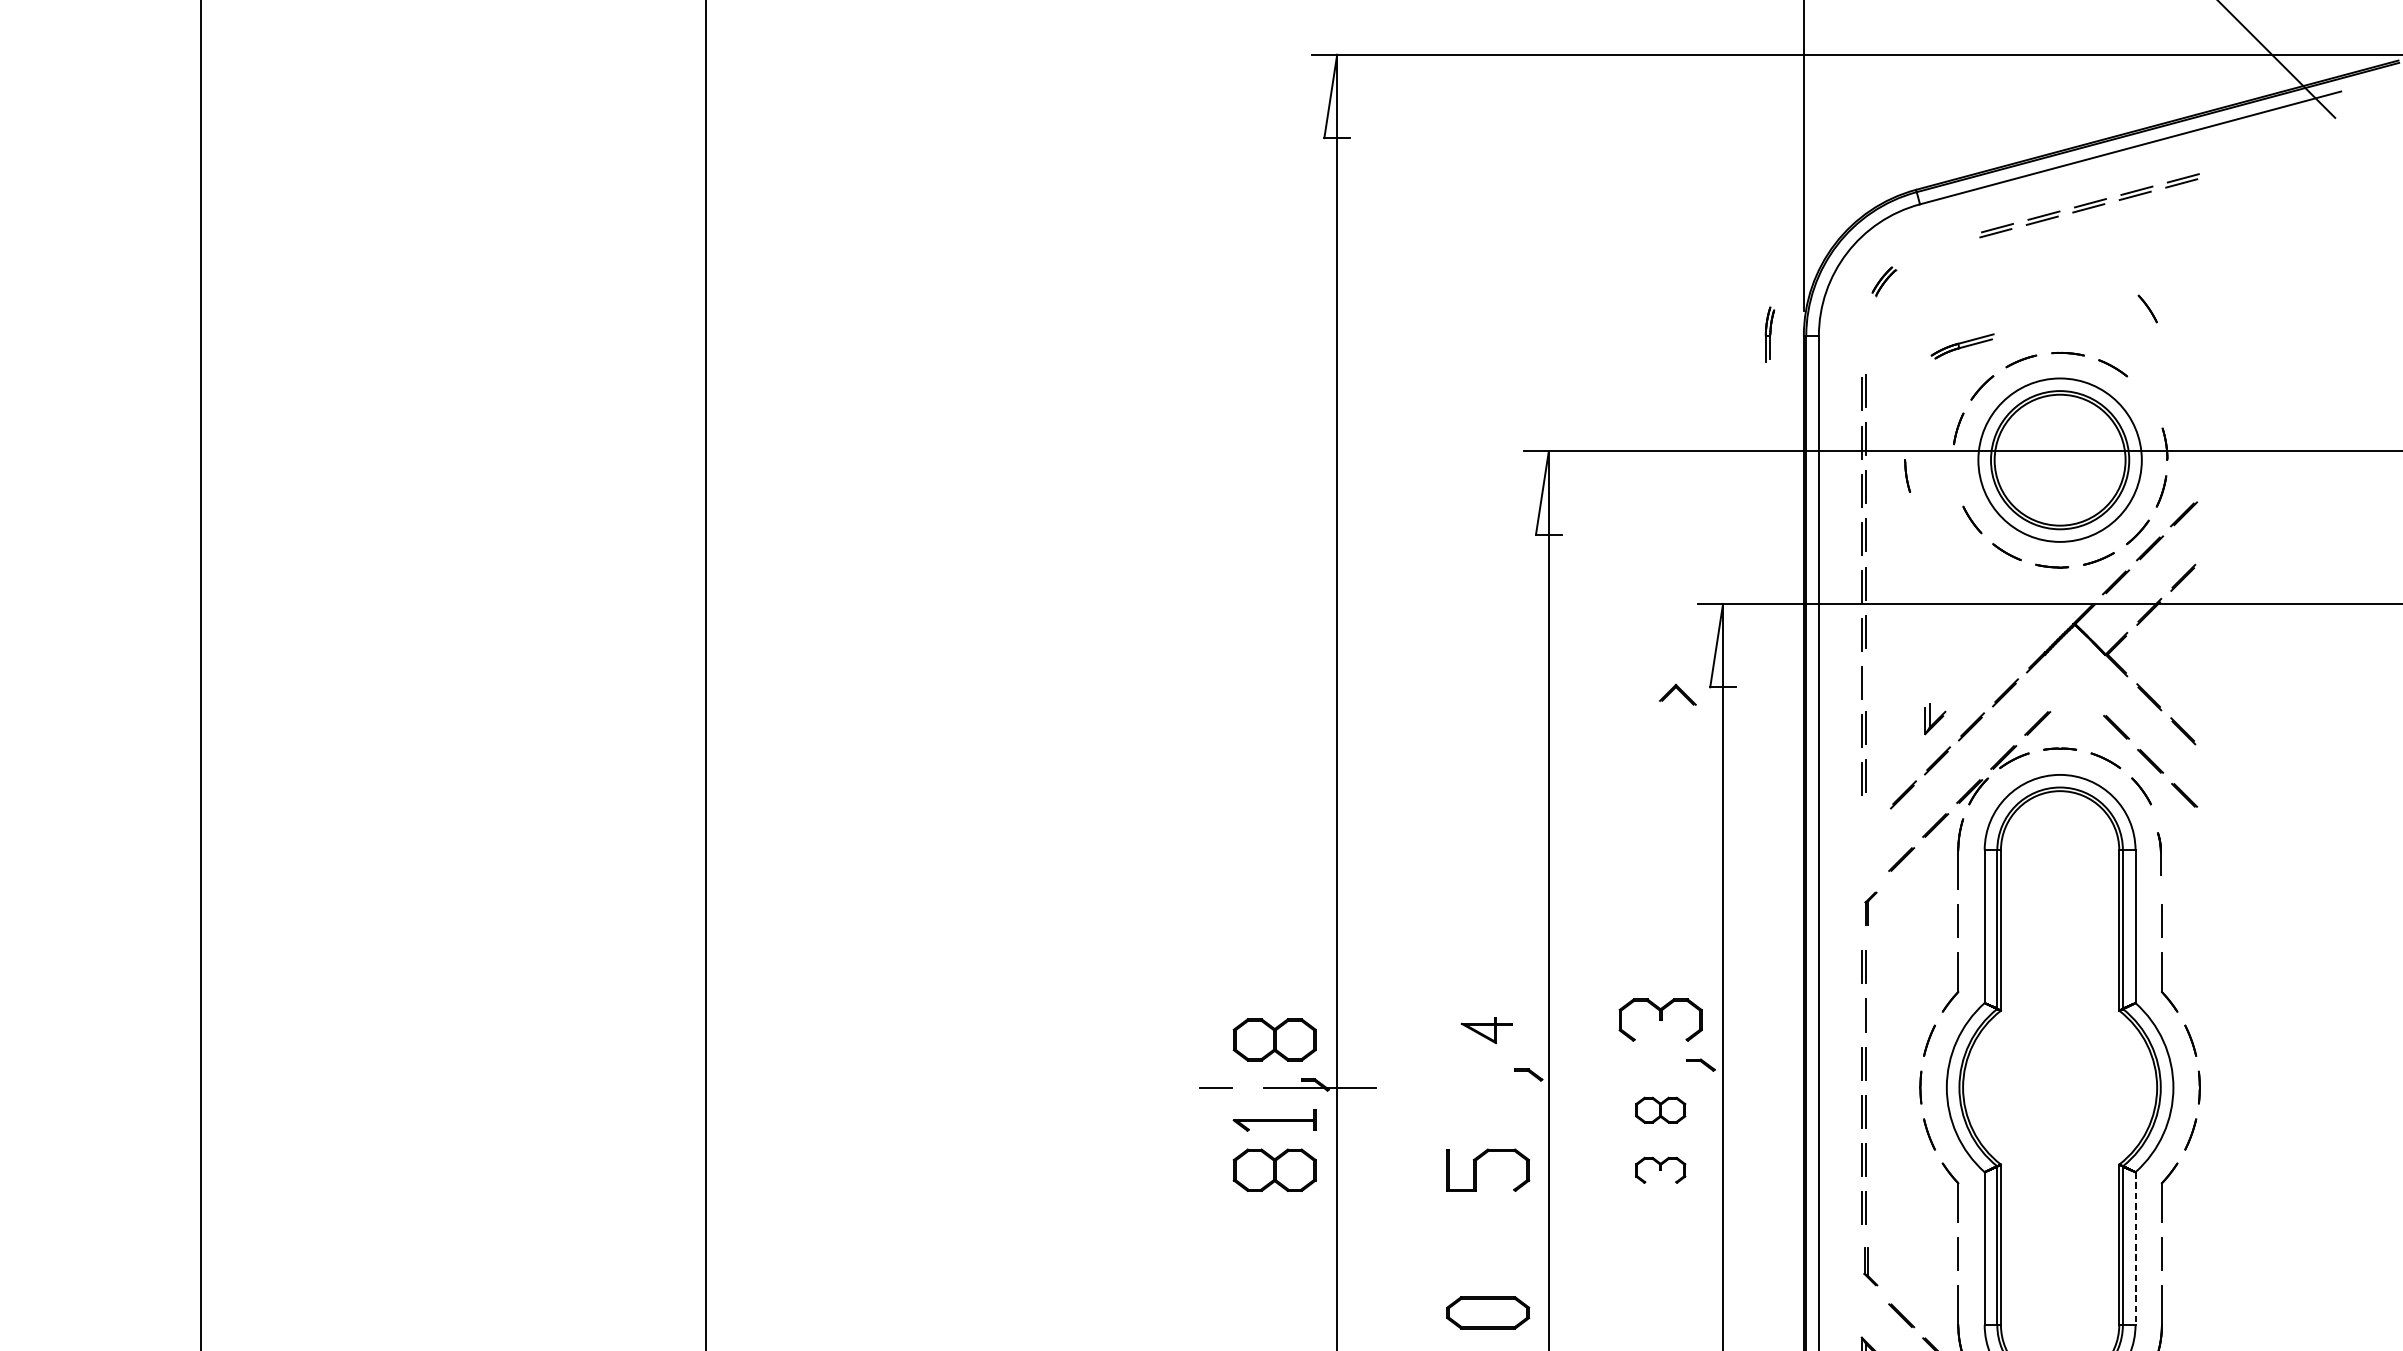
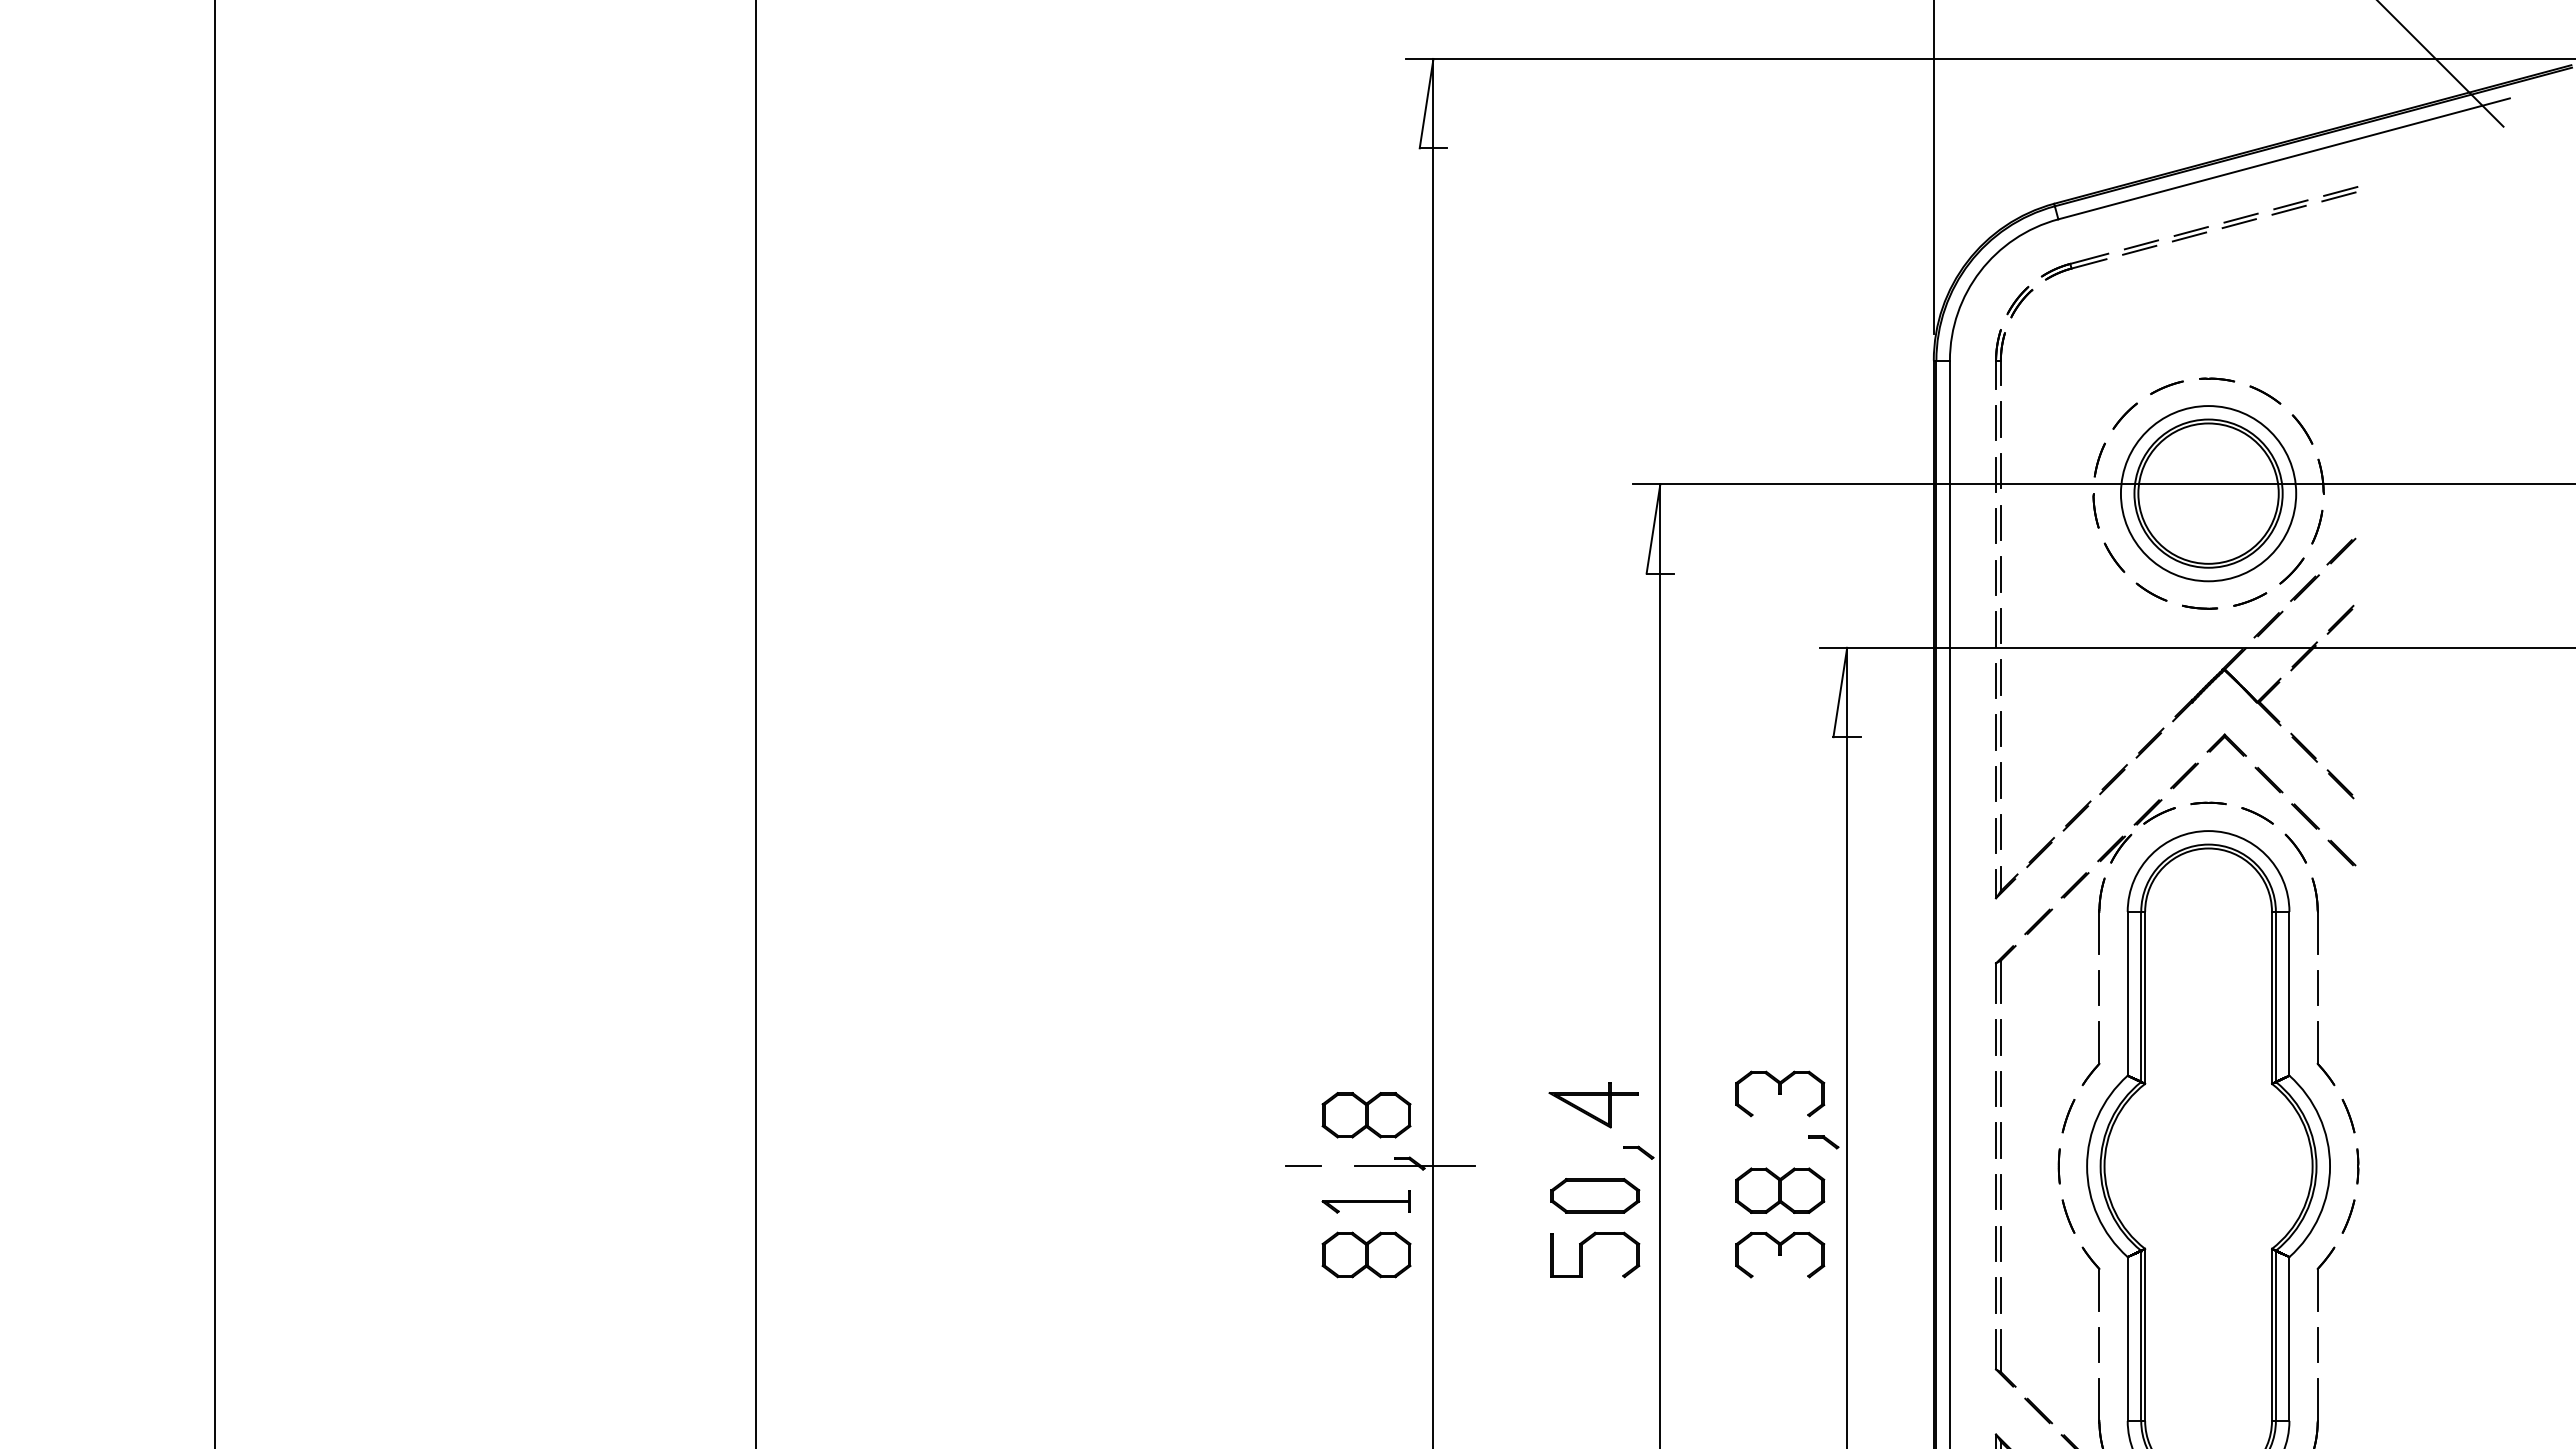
part: (2147, 308) -> (2302, 429), moved
part: (1769, 335) -> (2000, 359), moved
part: (1962, 346) -> (2074, 266), moved
part: (1907, 475) -> (2095, 510), moved
line: (1866, 679) -> (2000, 728), added
part: (1677, 694) -> (2226, 744), moved
part: (1935, 719) -> (2006, 882), moved
part: (2158, 853) -> (2314, 915), size x1.67
part: (1870, 908) -> (2005, 974), size x1.67
line: (1862, 1015) -> (1996, 1088), added
part: (1486, 1030) -> (1593, 1105), size x1.67
part: (1660, 1110) -> (1780, 1190), size x1.67
part: (1660, 1169) -> (1780, 1254), size x1.67
line: (2135, 1248) -> (2289, 1338), dashed -> solid
part: (1870, 1266) -> (2005, 1358), size x1.43
part: (1488, 1312) -> (1595, 1195), moved

